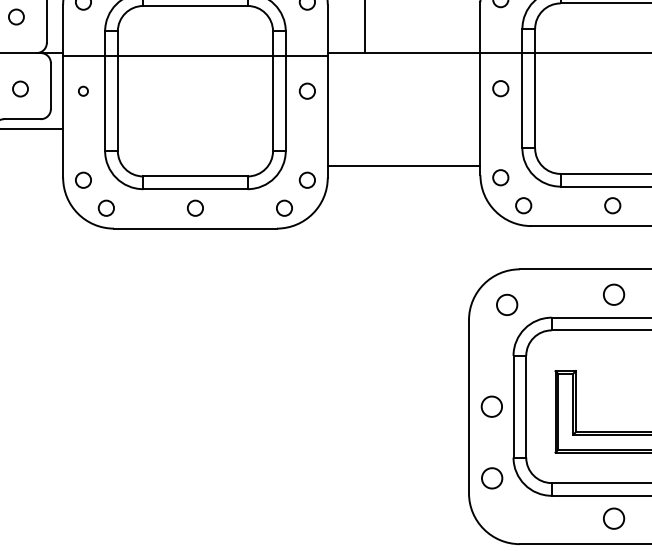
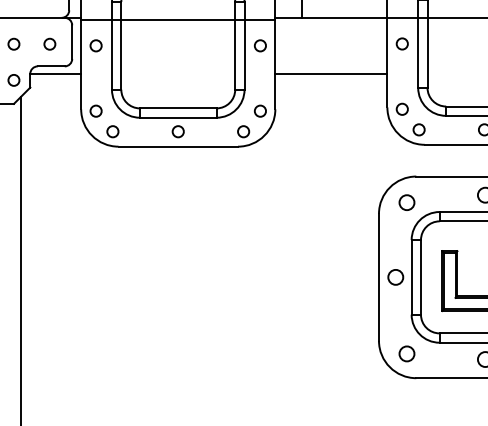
circle: (82, 90) -> (95, 45), size x1.67
line: (404, 165) -> (331, 73), moved
circle: (491, 477) -> (406, 353), moved

